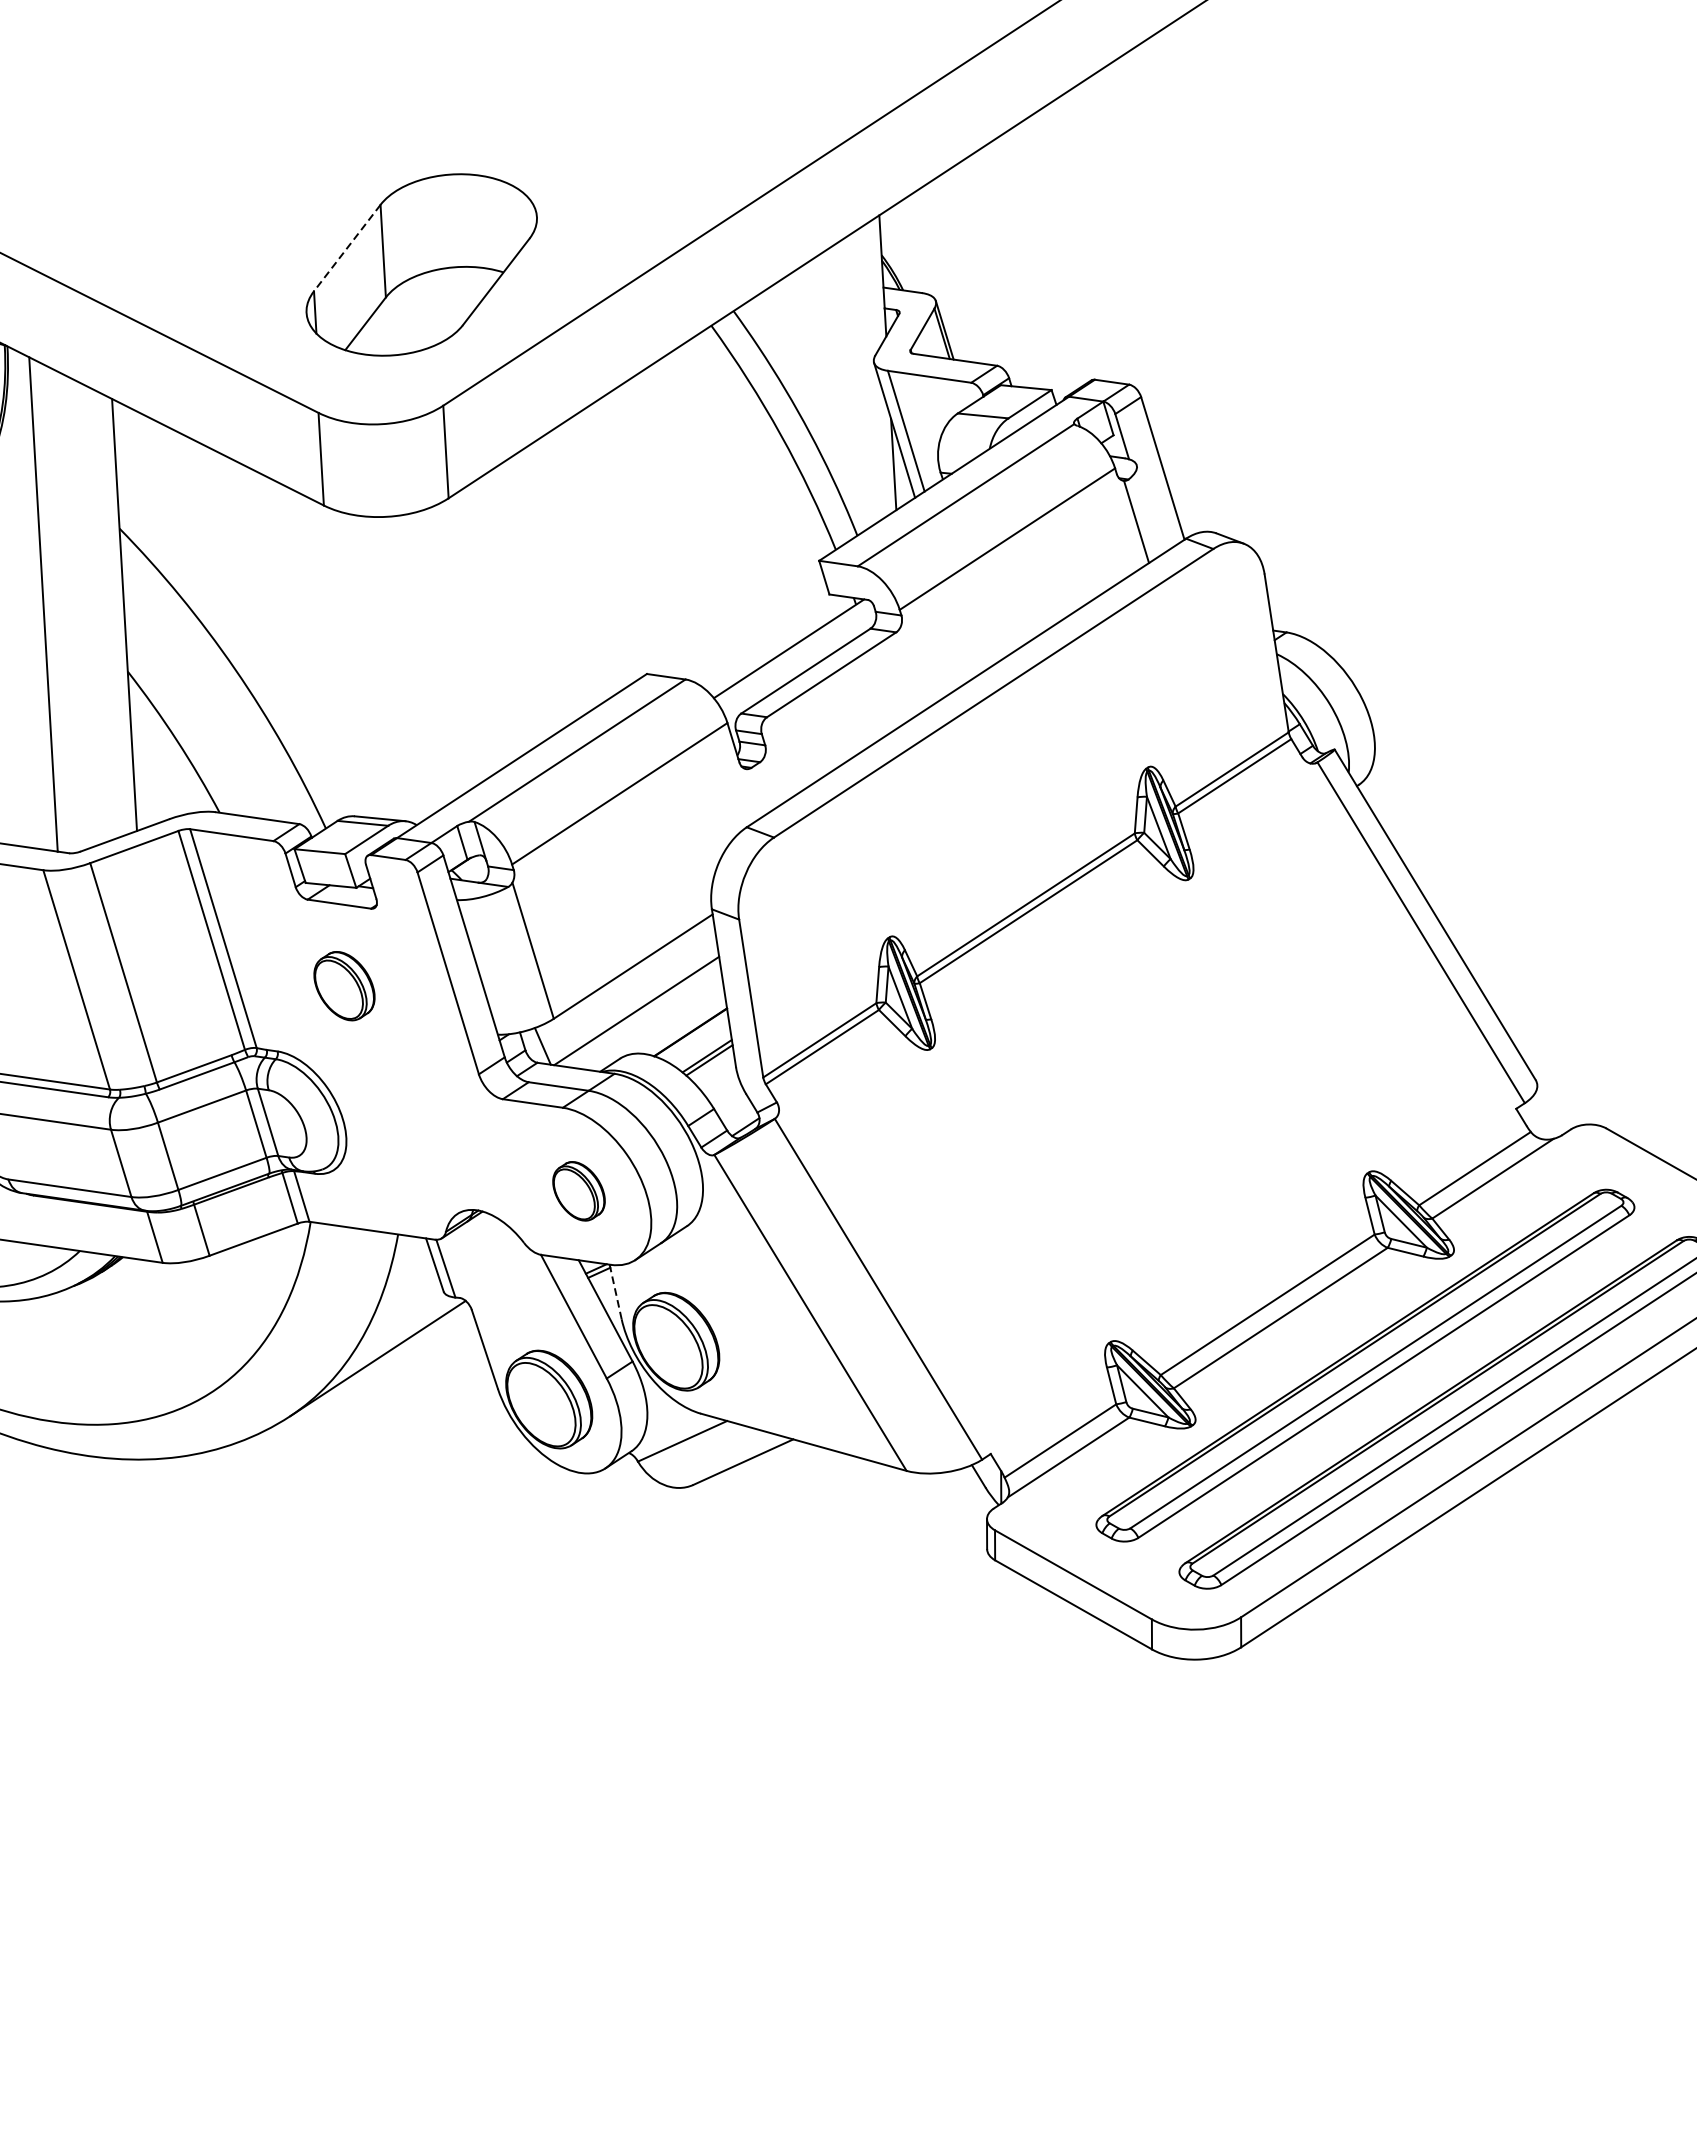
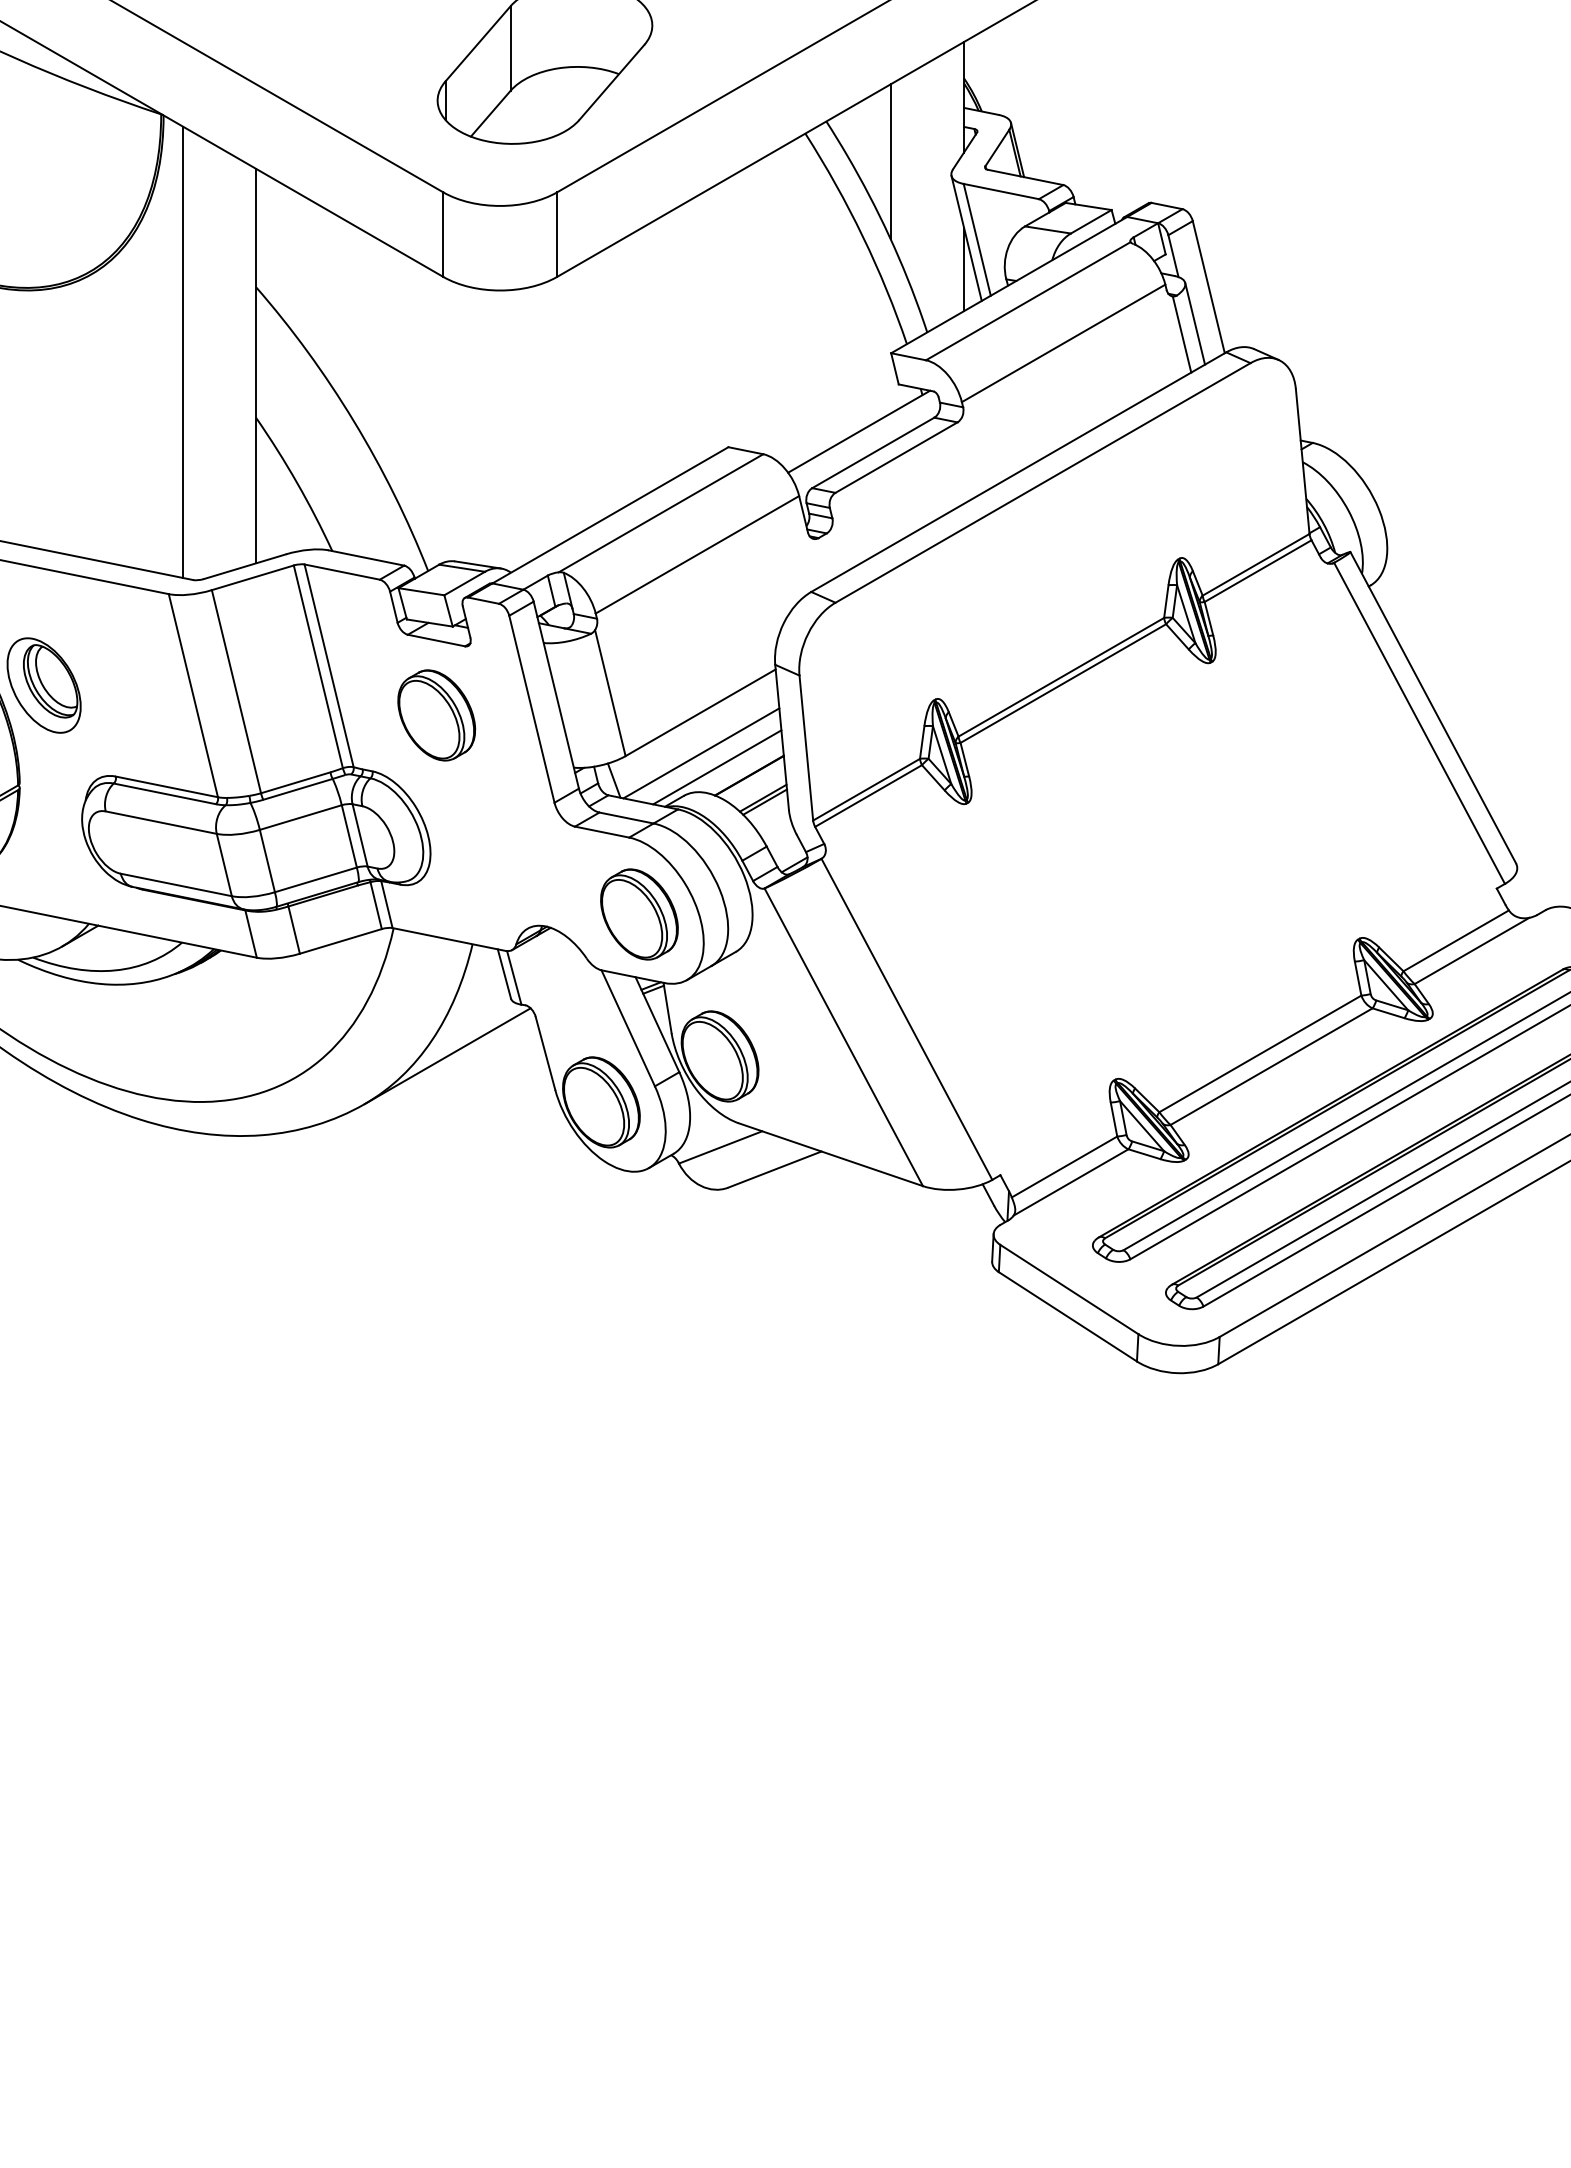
line: (347, 247) -> (478, 43), dashed -> solid
line: (806, 350) -> (890, 161), added
line: (1150, 509) -> (1195, 323), added
part: (344, 986) -> (436, 715), size x1.43
line: (655, 1025) -> (717, 767), added
part: (579, 1191) -> (639, 914), size x1.67
line: (615, 1292) -> (667, 1008), dashed -> solid

